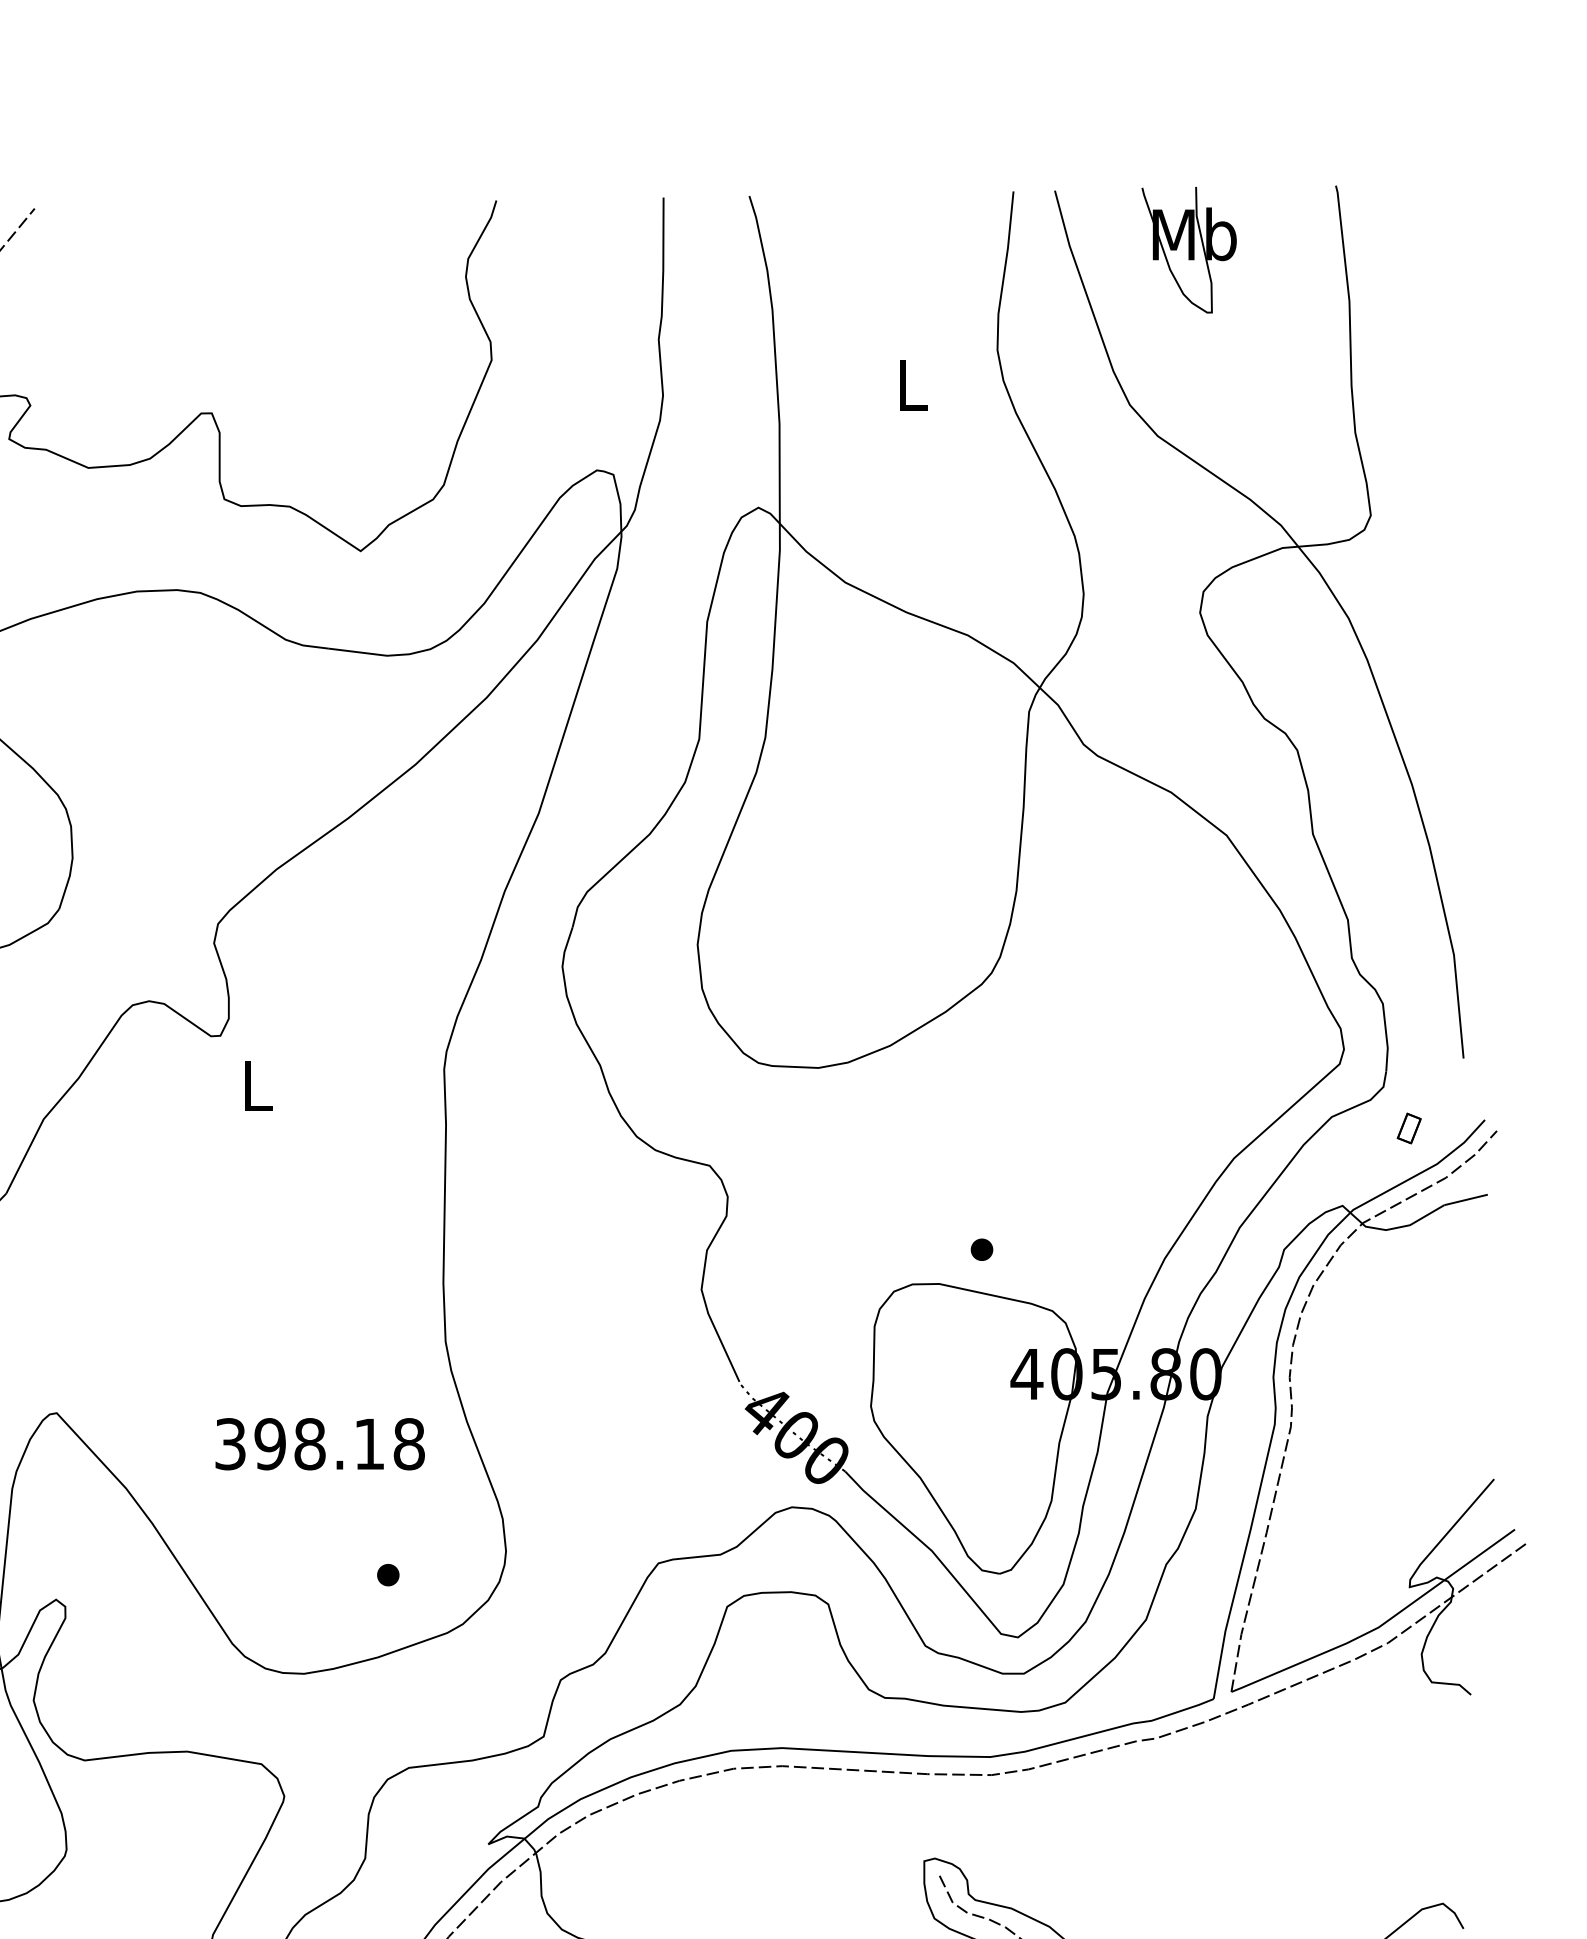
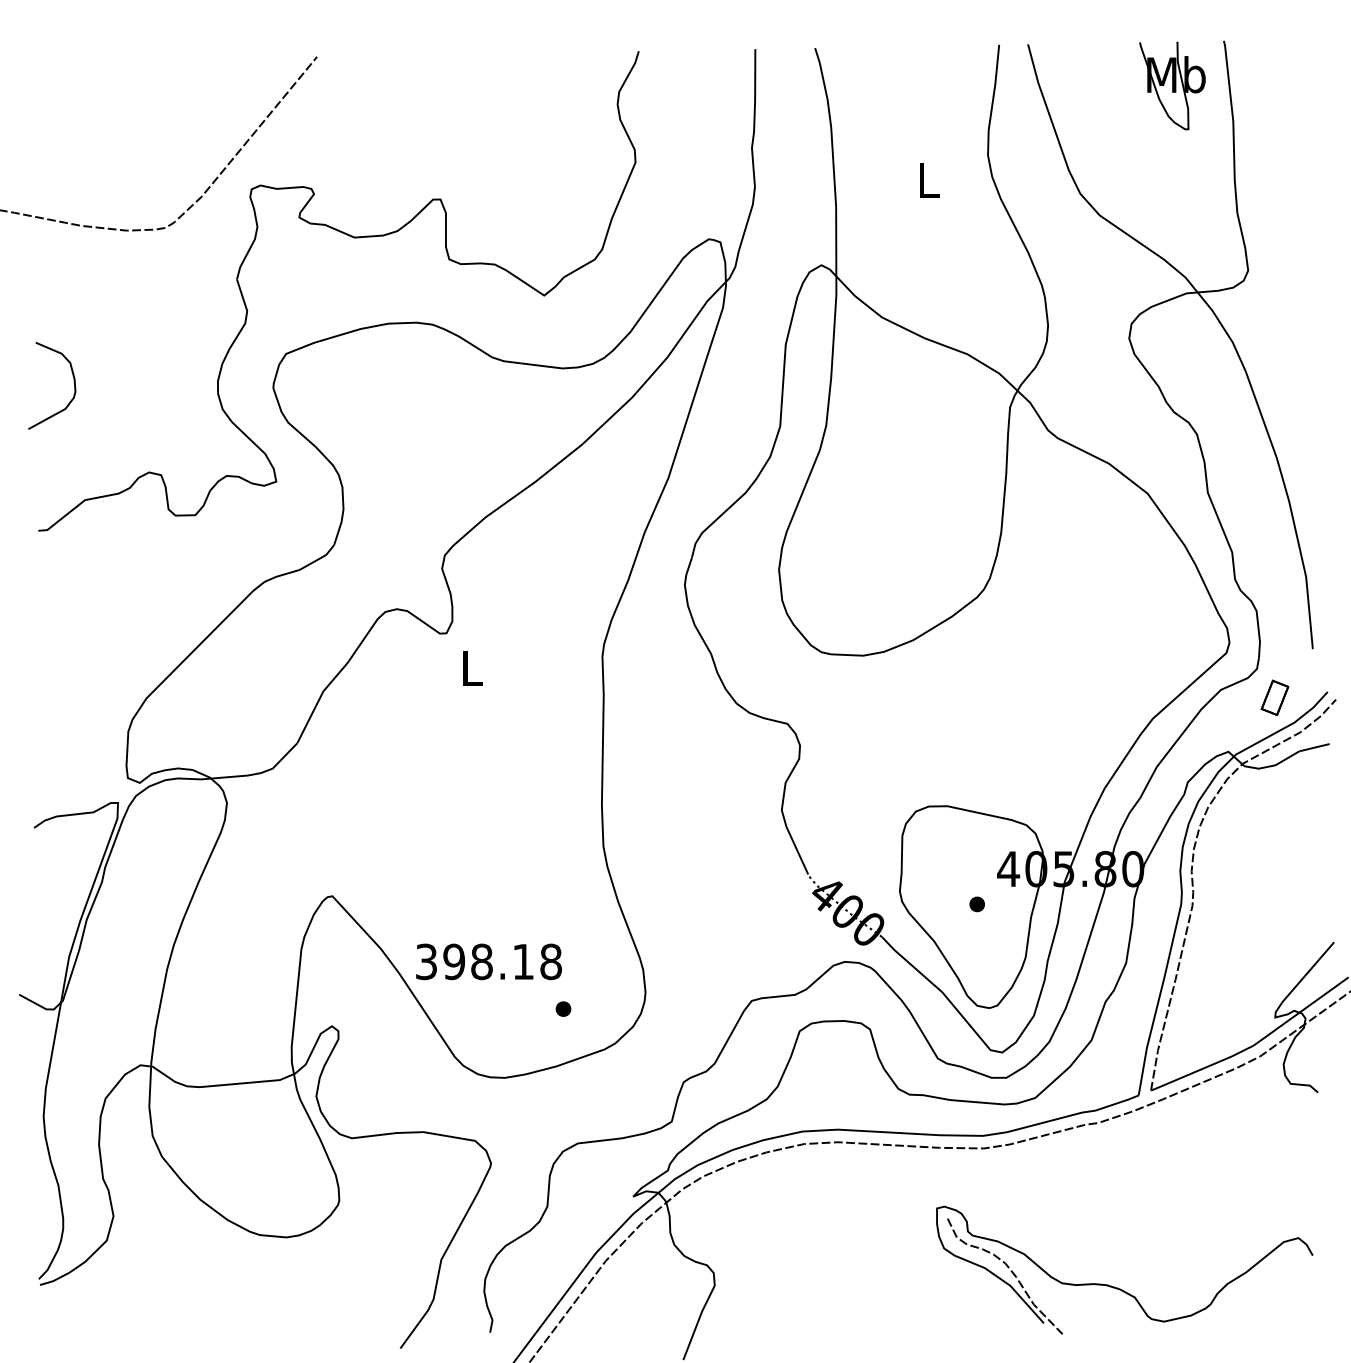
part: (1189, 249) -> (1172, 85), moved
part: (1408, 1127) -> (1274, 697), size x1.67
part: (980, 1249) -> (976, 904), moved
text: (319, 1443) -> (488, 961), moved

